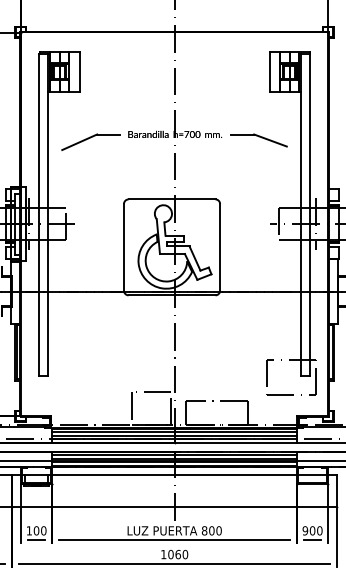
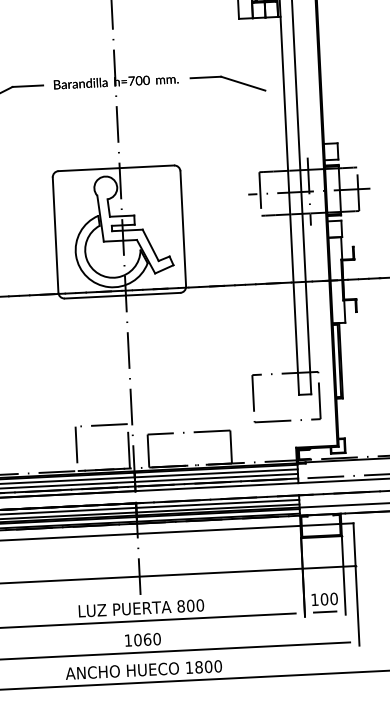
text: (305, 530) -> (315, 599), 900 -> 100

